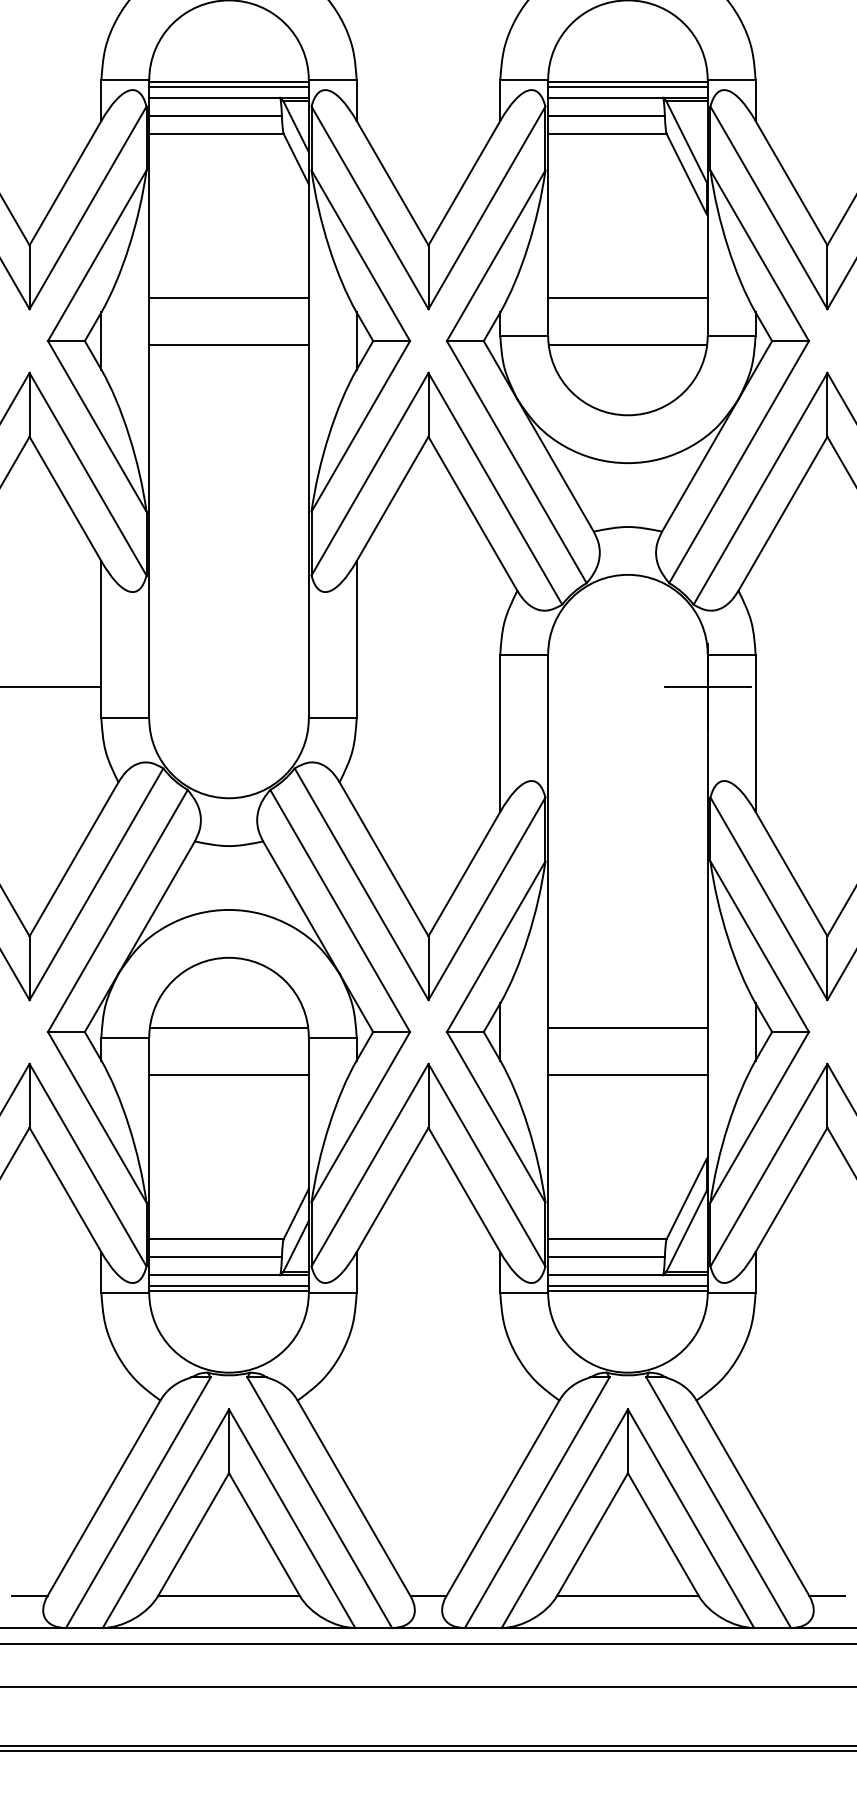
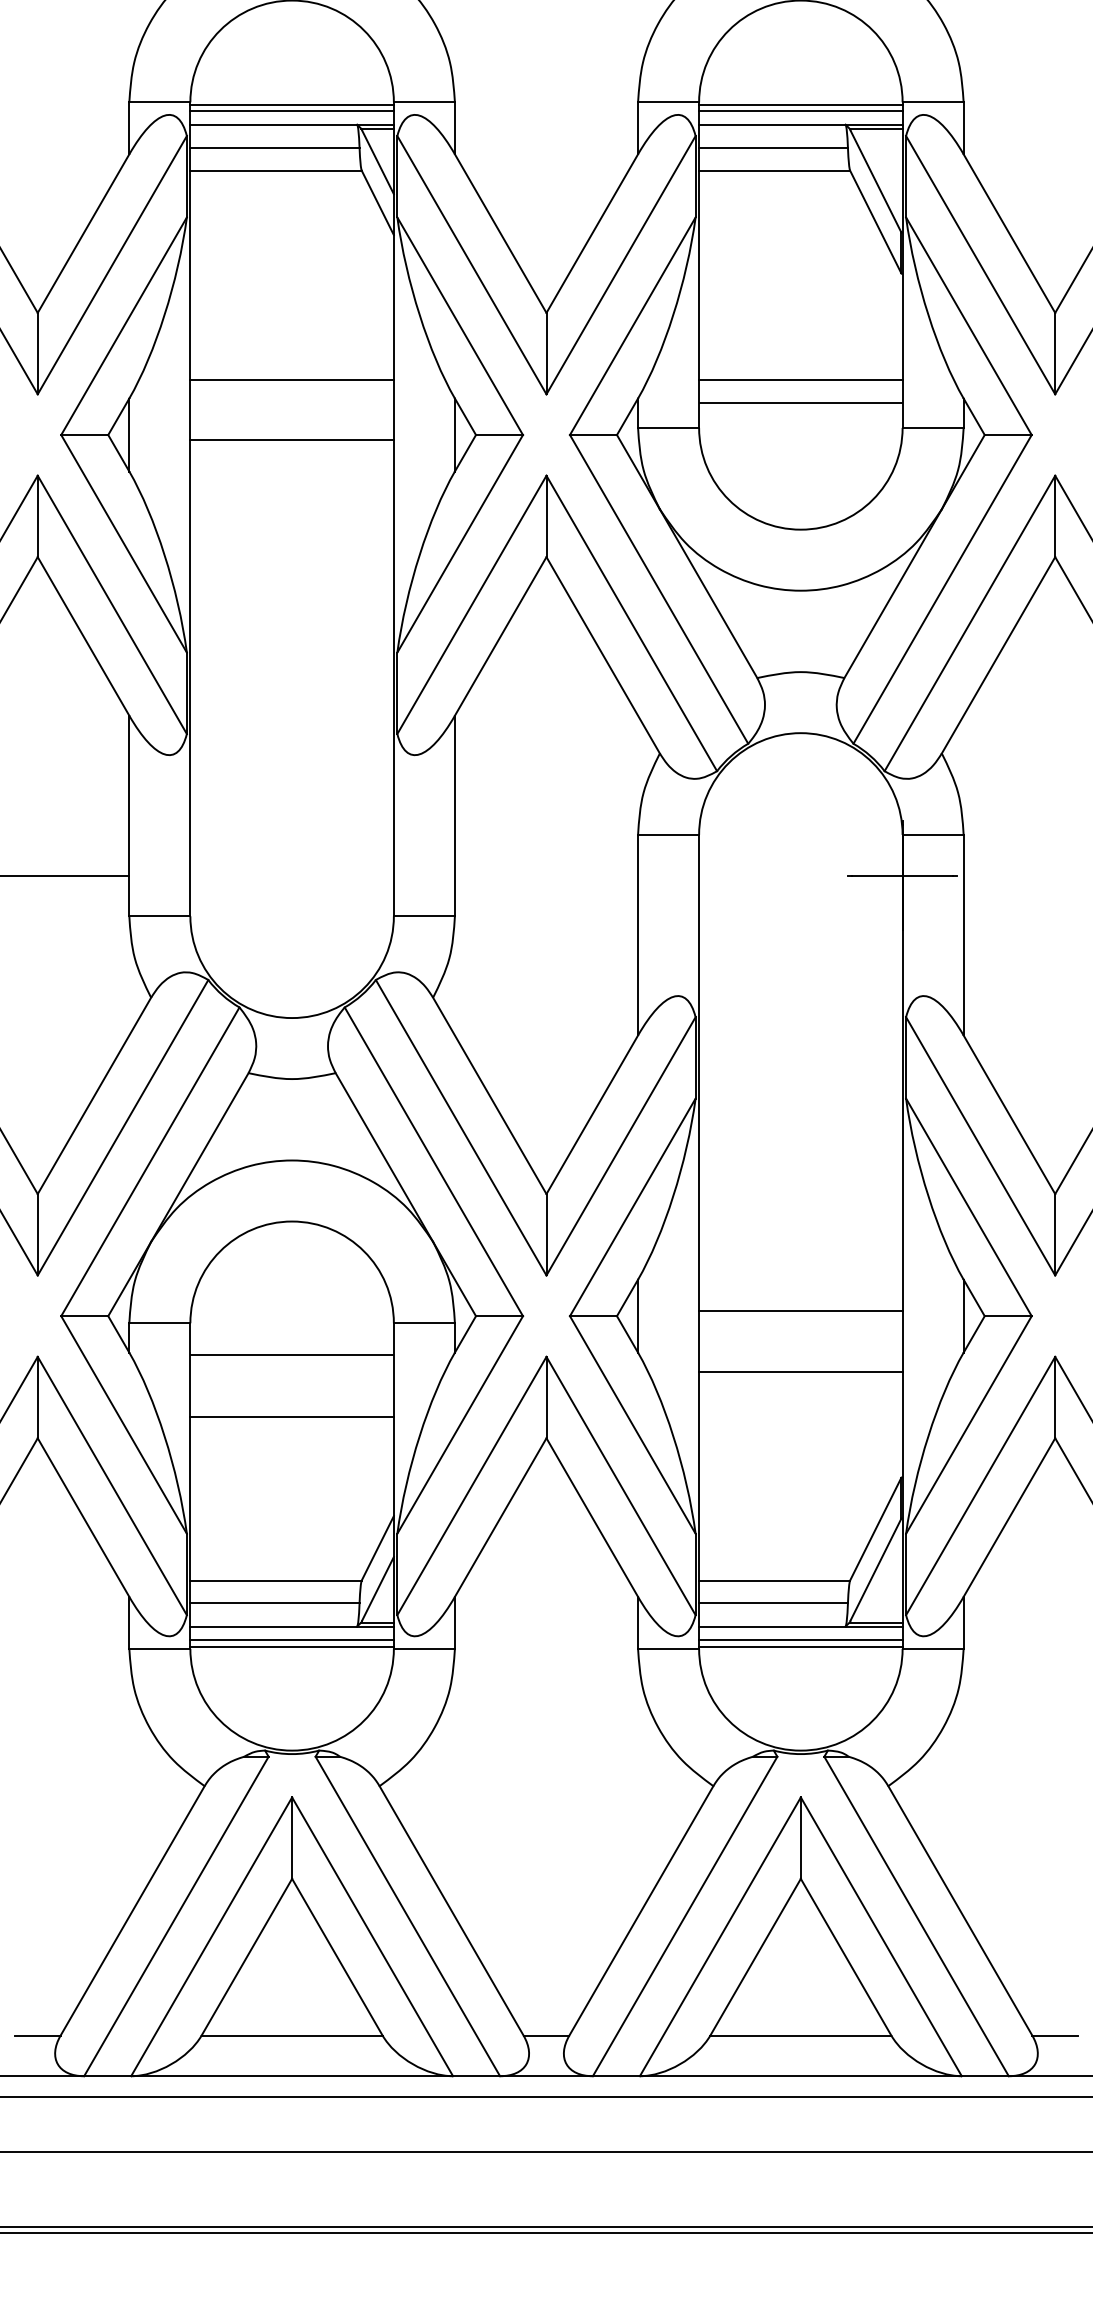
line: (627, 345) -> (800, 403), moved
line: (228, 1027) -> (291, 1355), moved
line: (228, 1075) -> (291, 1417), moved

